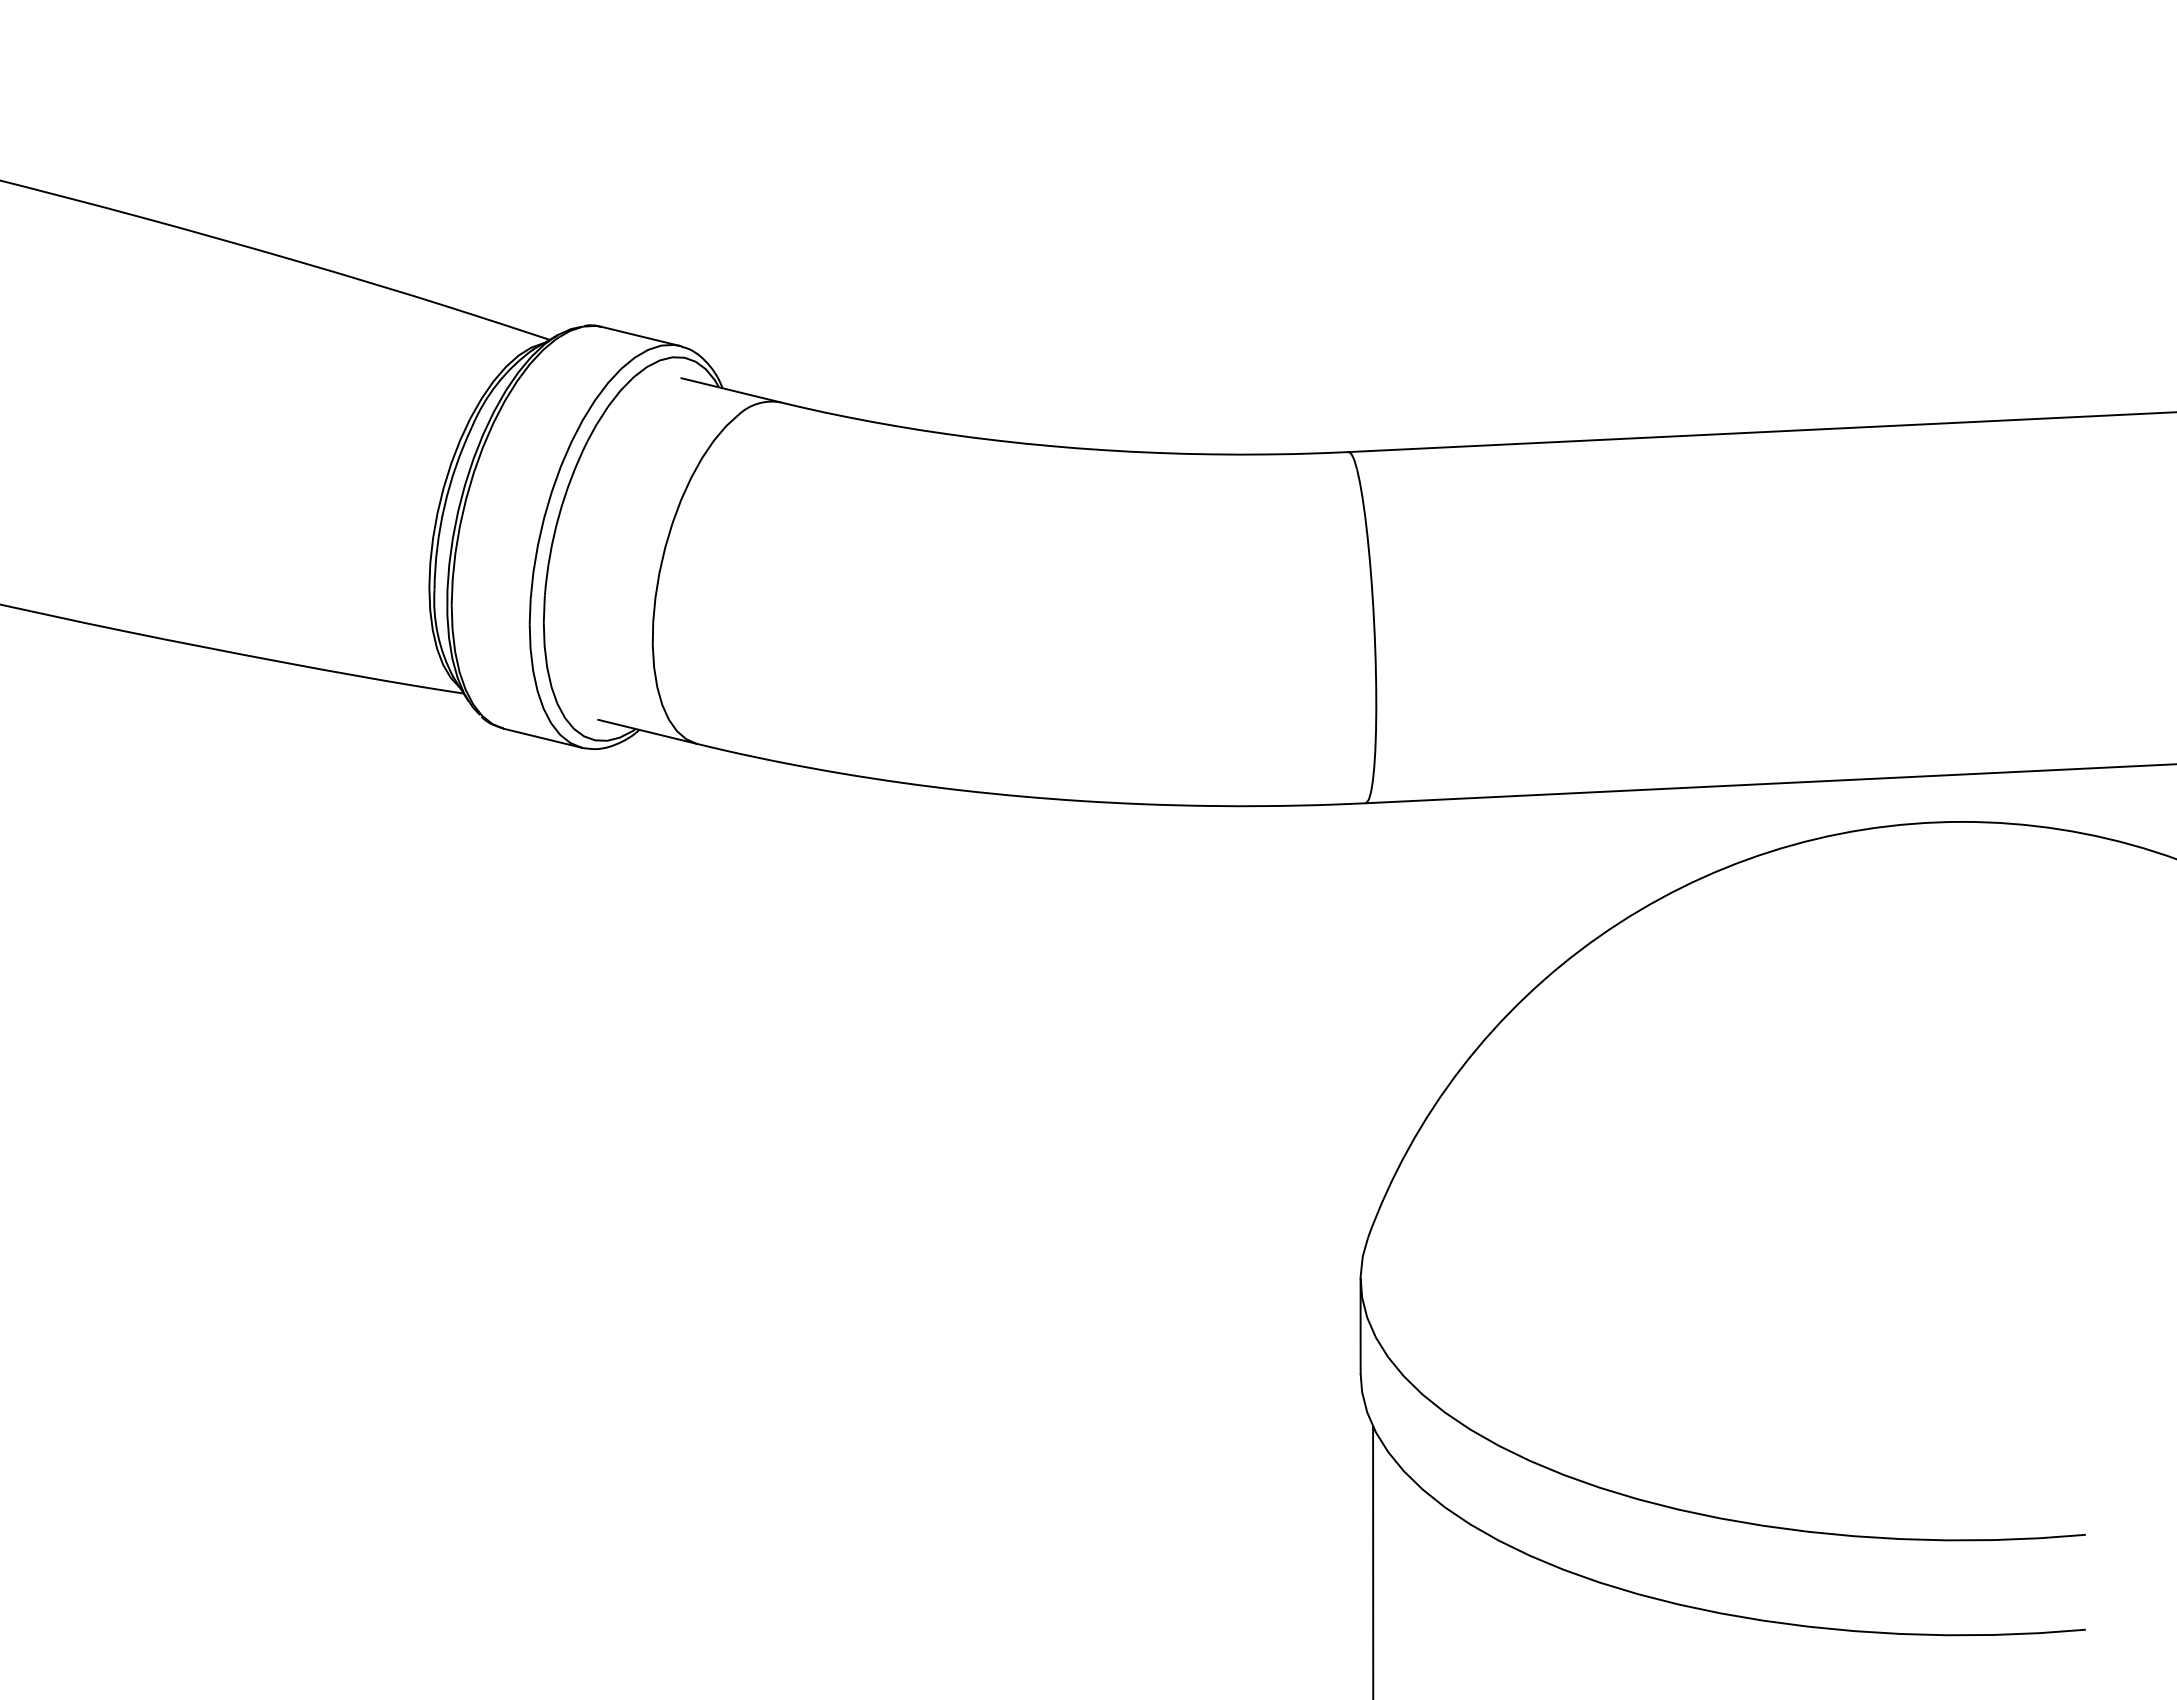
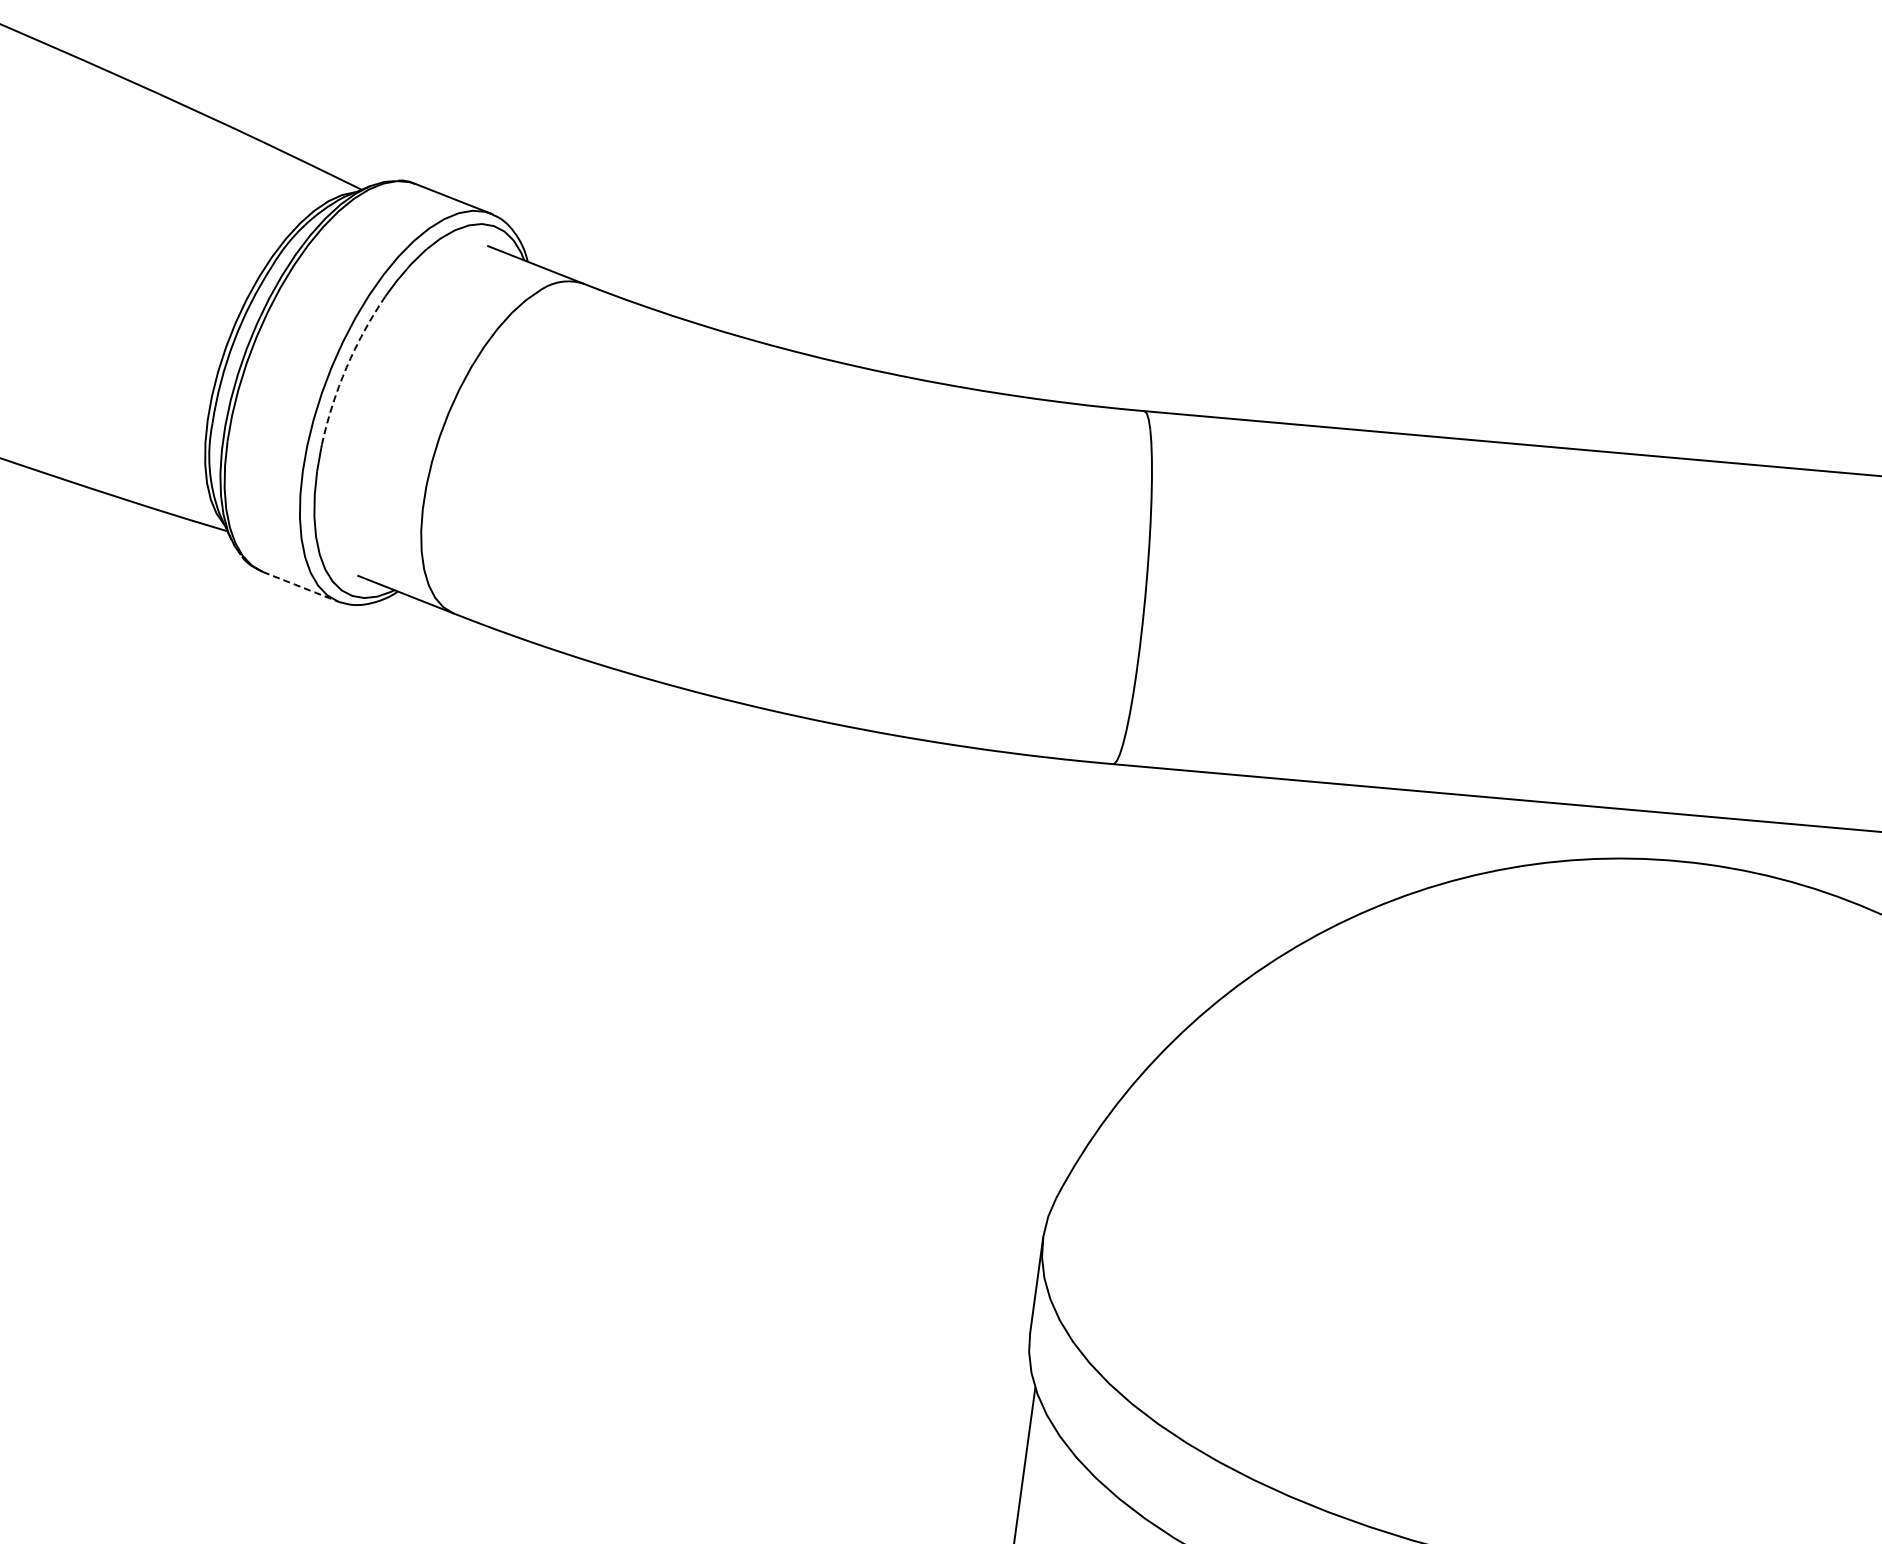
arc: (558, 516) -> (346, 367), solid -> dashed
line: (543, 738) -> (300, 587), solid -> dashed

